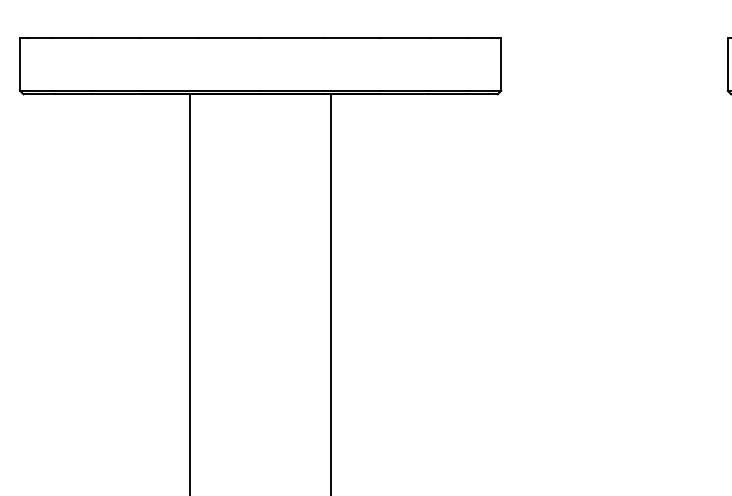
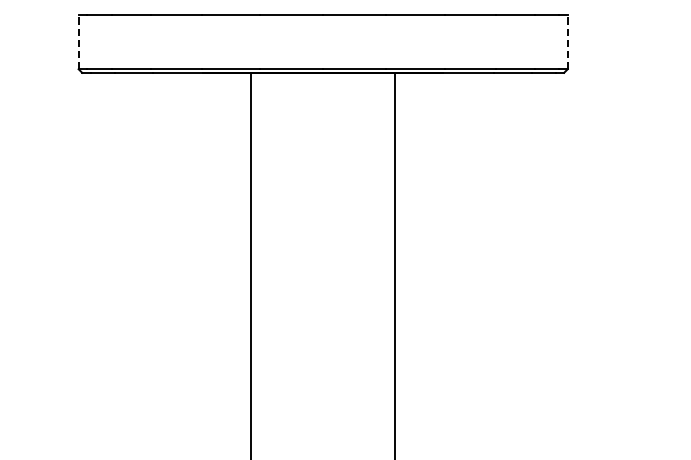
line: (19, 64) -> (78, 42), solid -> dashed
line: (501, 64) -> (567, 42), solid -> dashed

